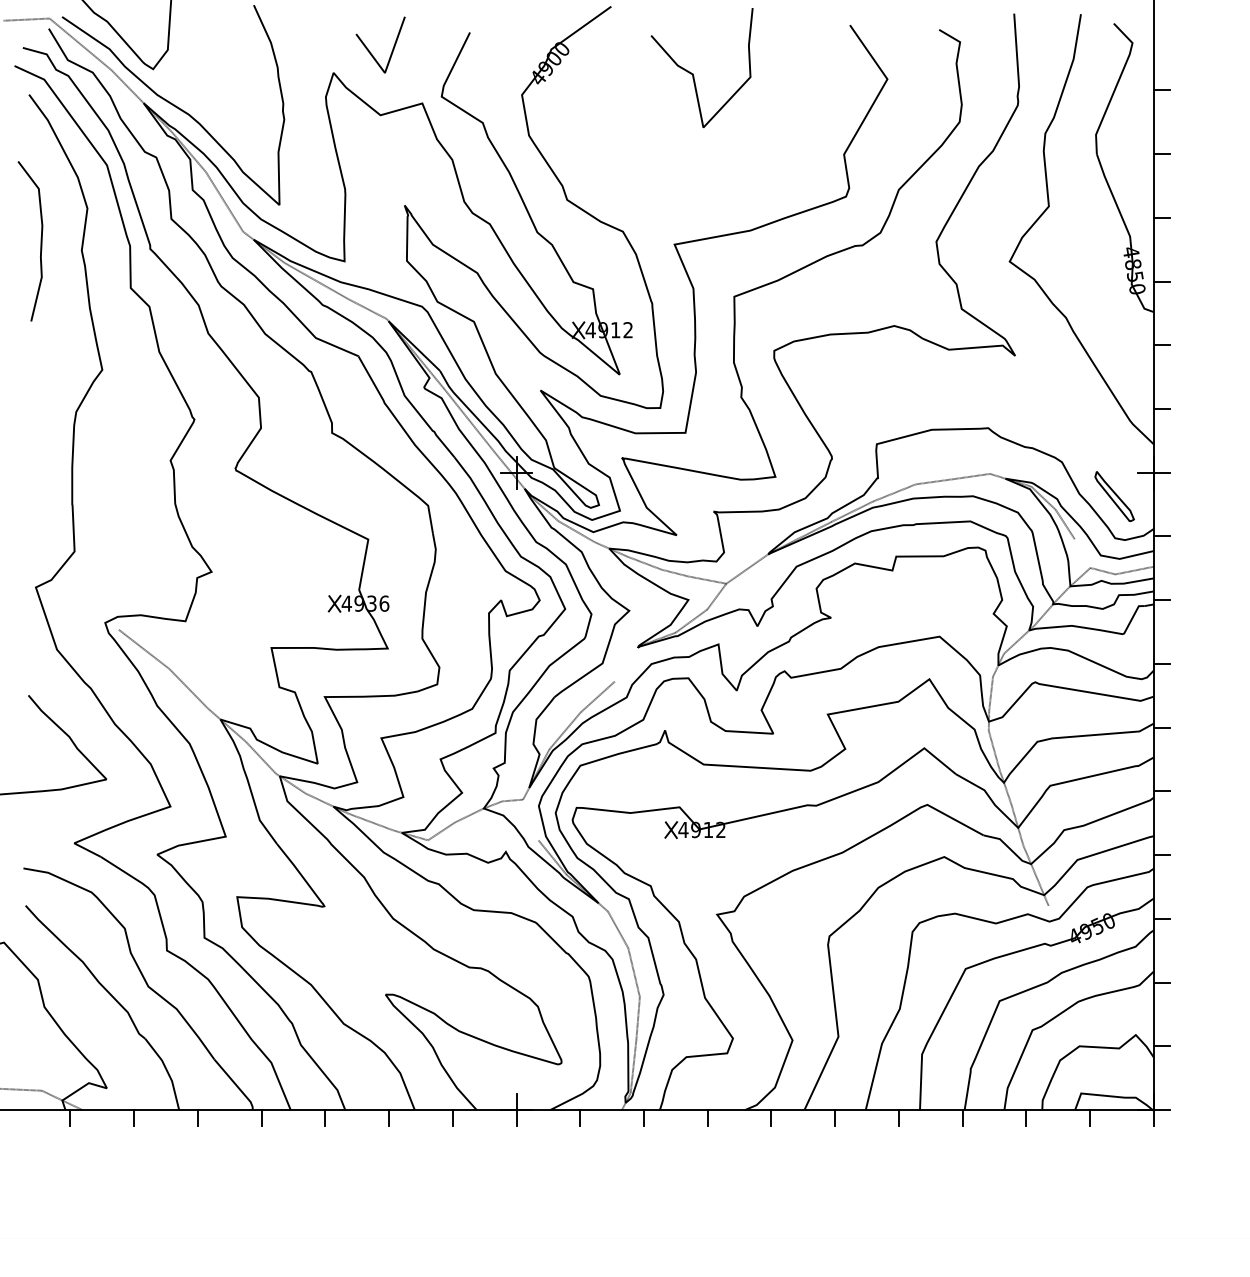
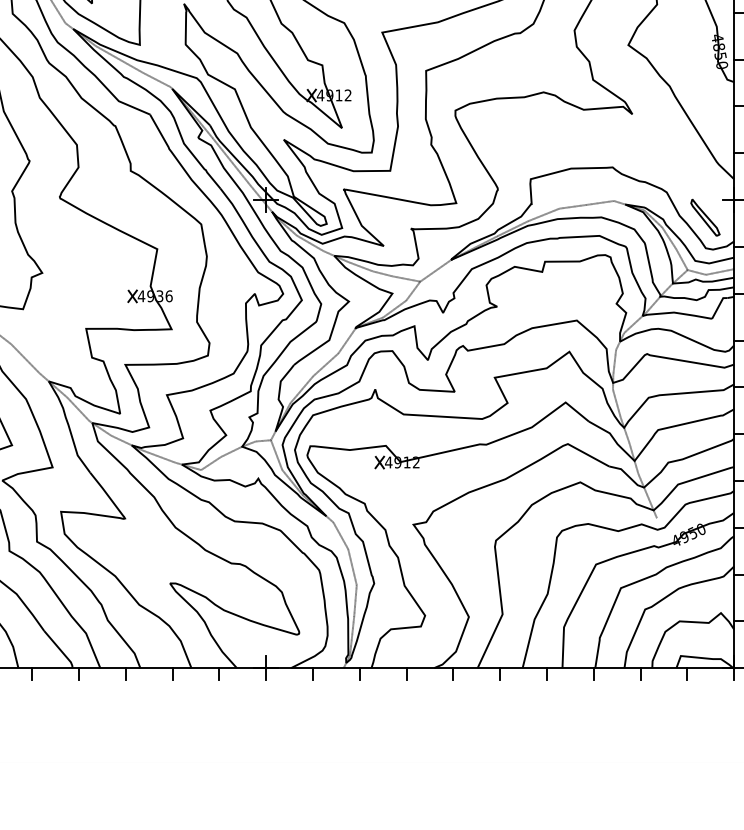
line: (1082, 553) -> (681, 259), added
line: (626, 663) -> (346, 340), added
line: (530, 819) -> (276, 454), added

